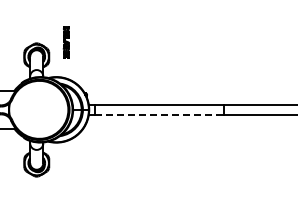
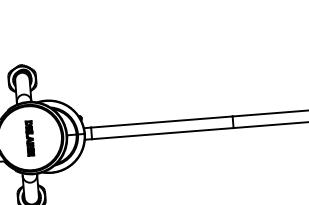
part: (65, 42) -> (29, 139), moved
line: (159, 115) -> (162, 134), dashed -> solid

